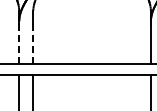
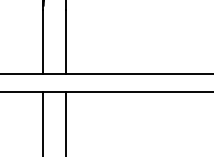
line: (19, 43) -> (43, 41), dashed -> solid
line: (33, 43) -> (66, 41), dashed -> solid

